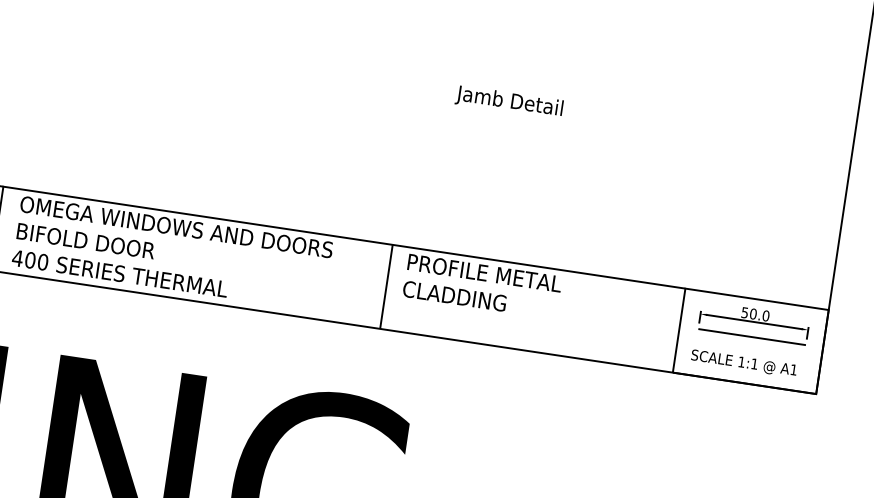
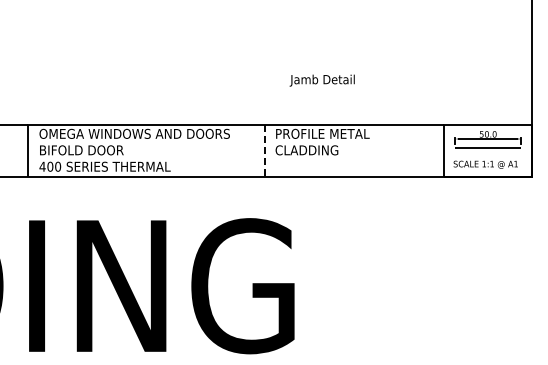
text: (508, 101) -> (321, 80), moved
line: (386, 286) -> (265, 150), solid -> dashed

